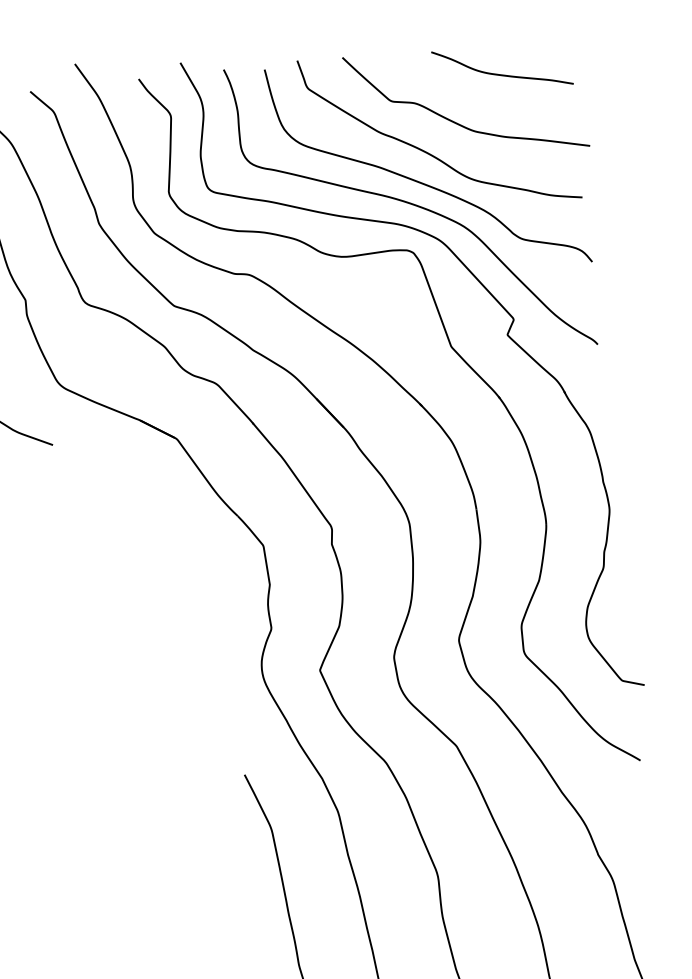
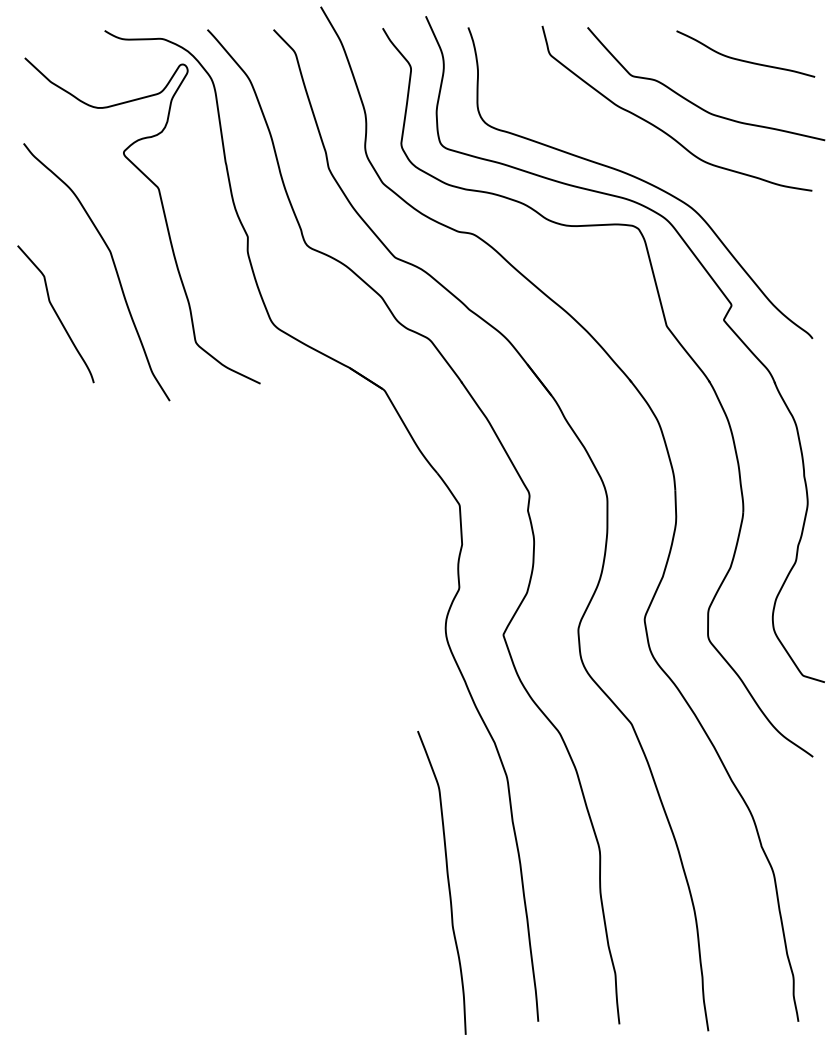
curve: (422, 182) -> (654, 159), removed

